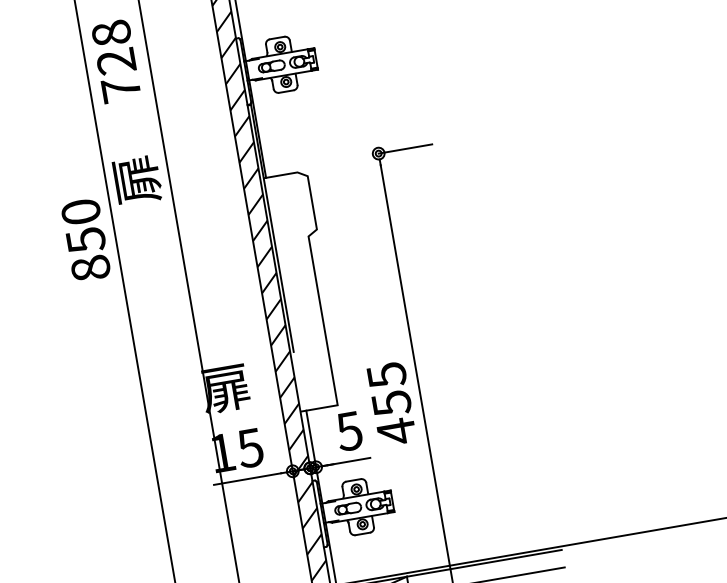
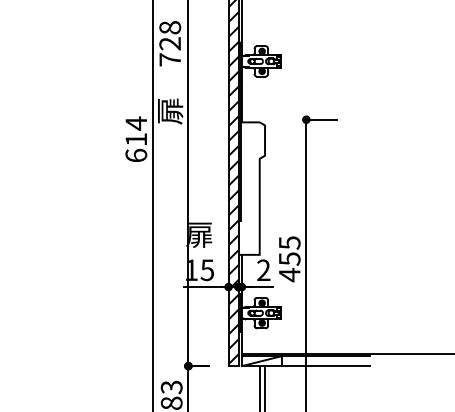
text: (86, 239) -> (136, 139), 850 -> 614
text: (349, 431) -> (263, 270), 5 -> 2

